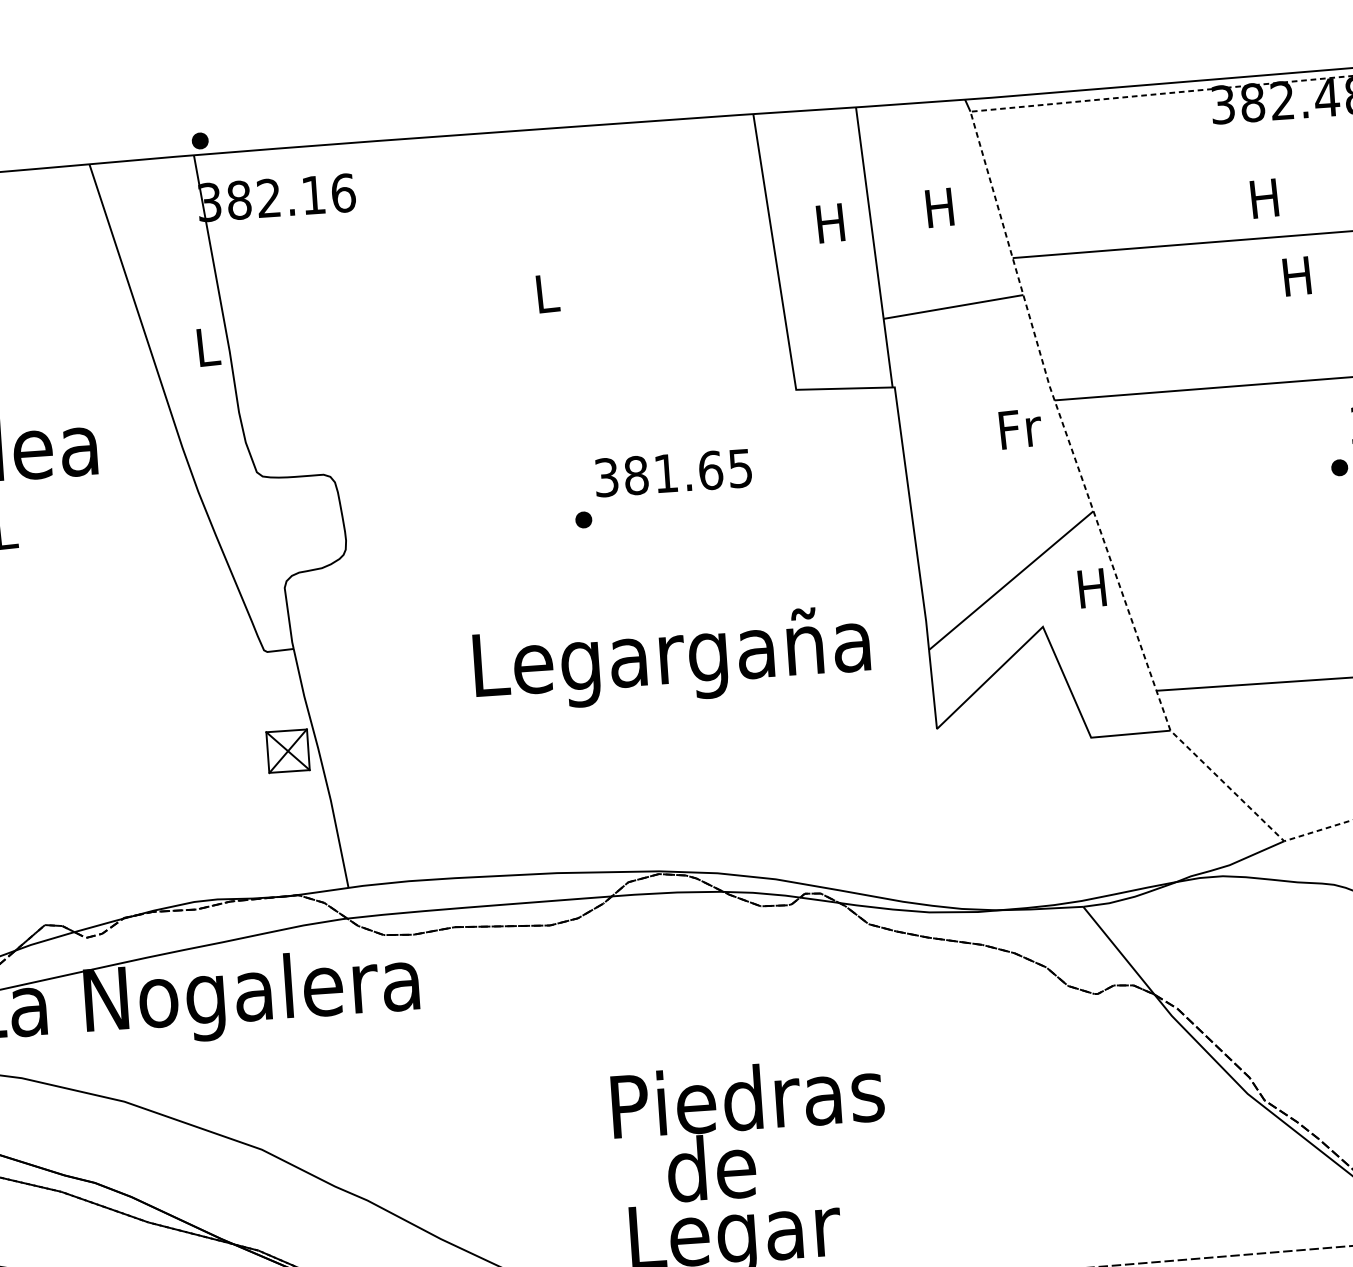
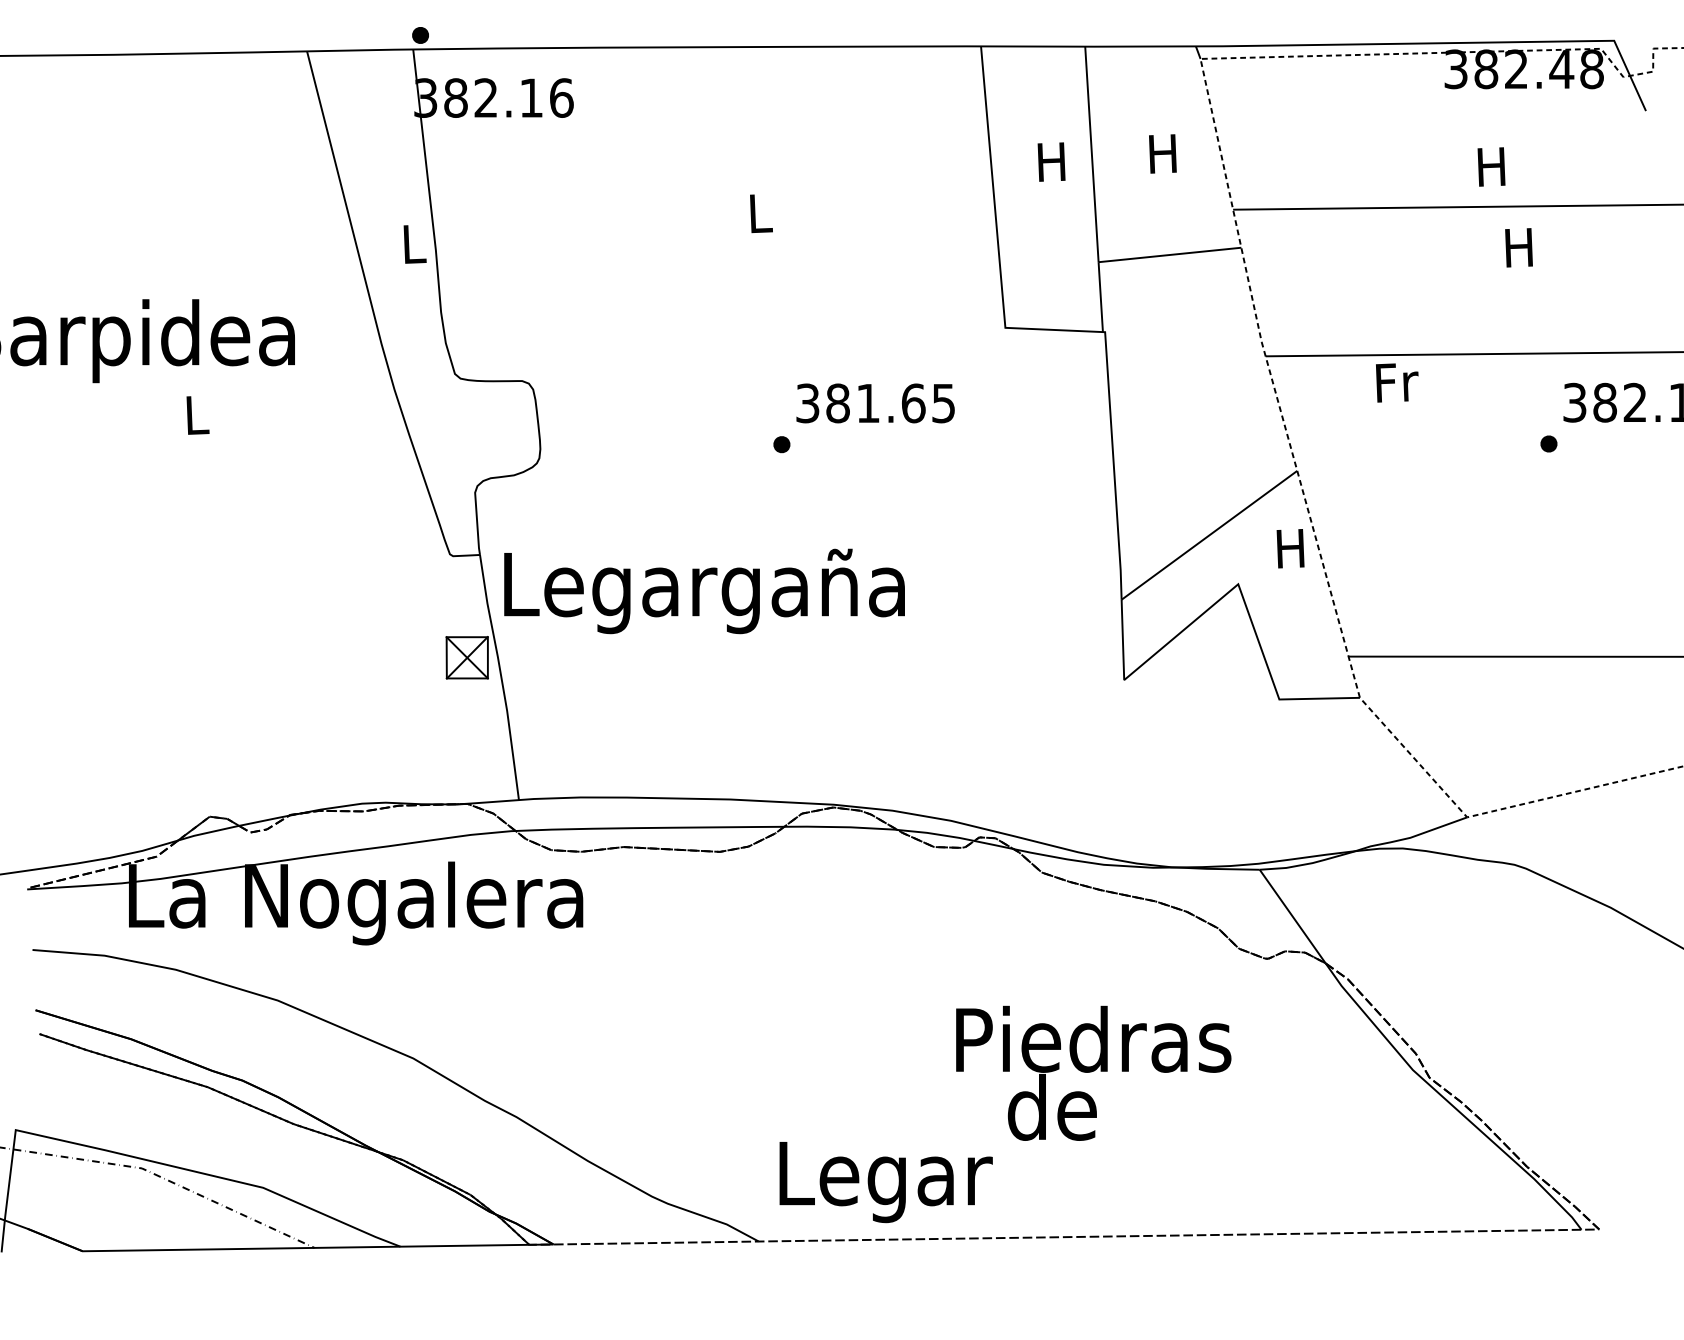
text: (1020, 428) -> (1397, 382), moved
text: (672, 659) -> (704, 591), moved
text: (749, 1130) -> (1093, 1072), moved

